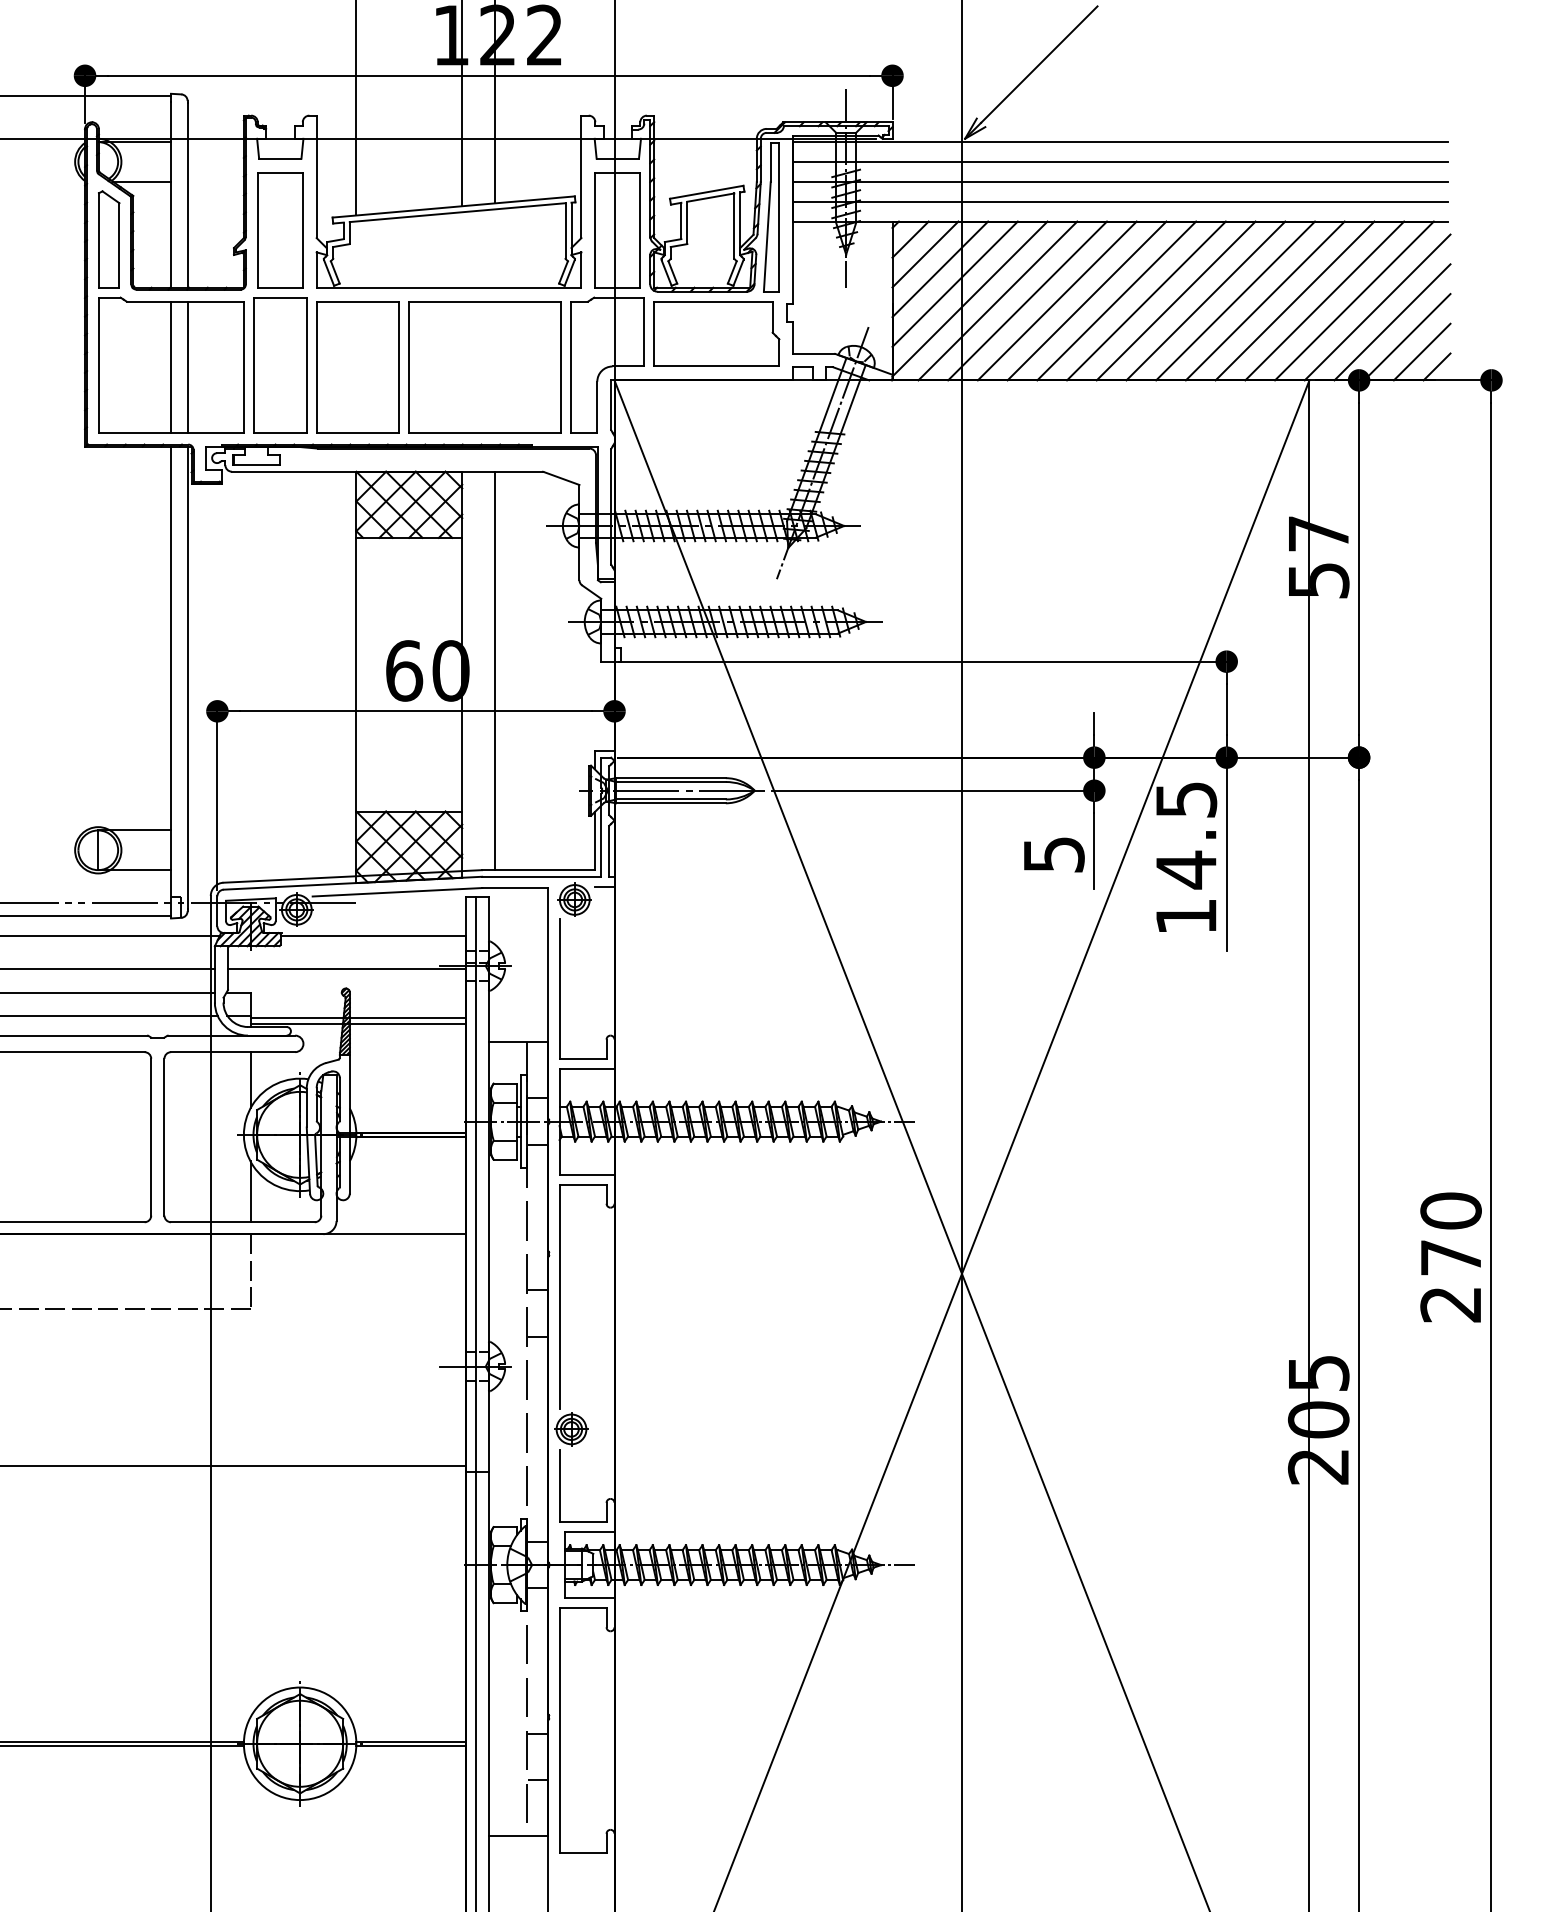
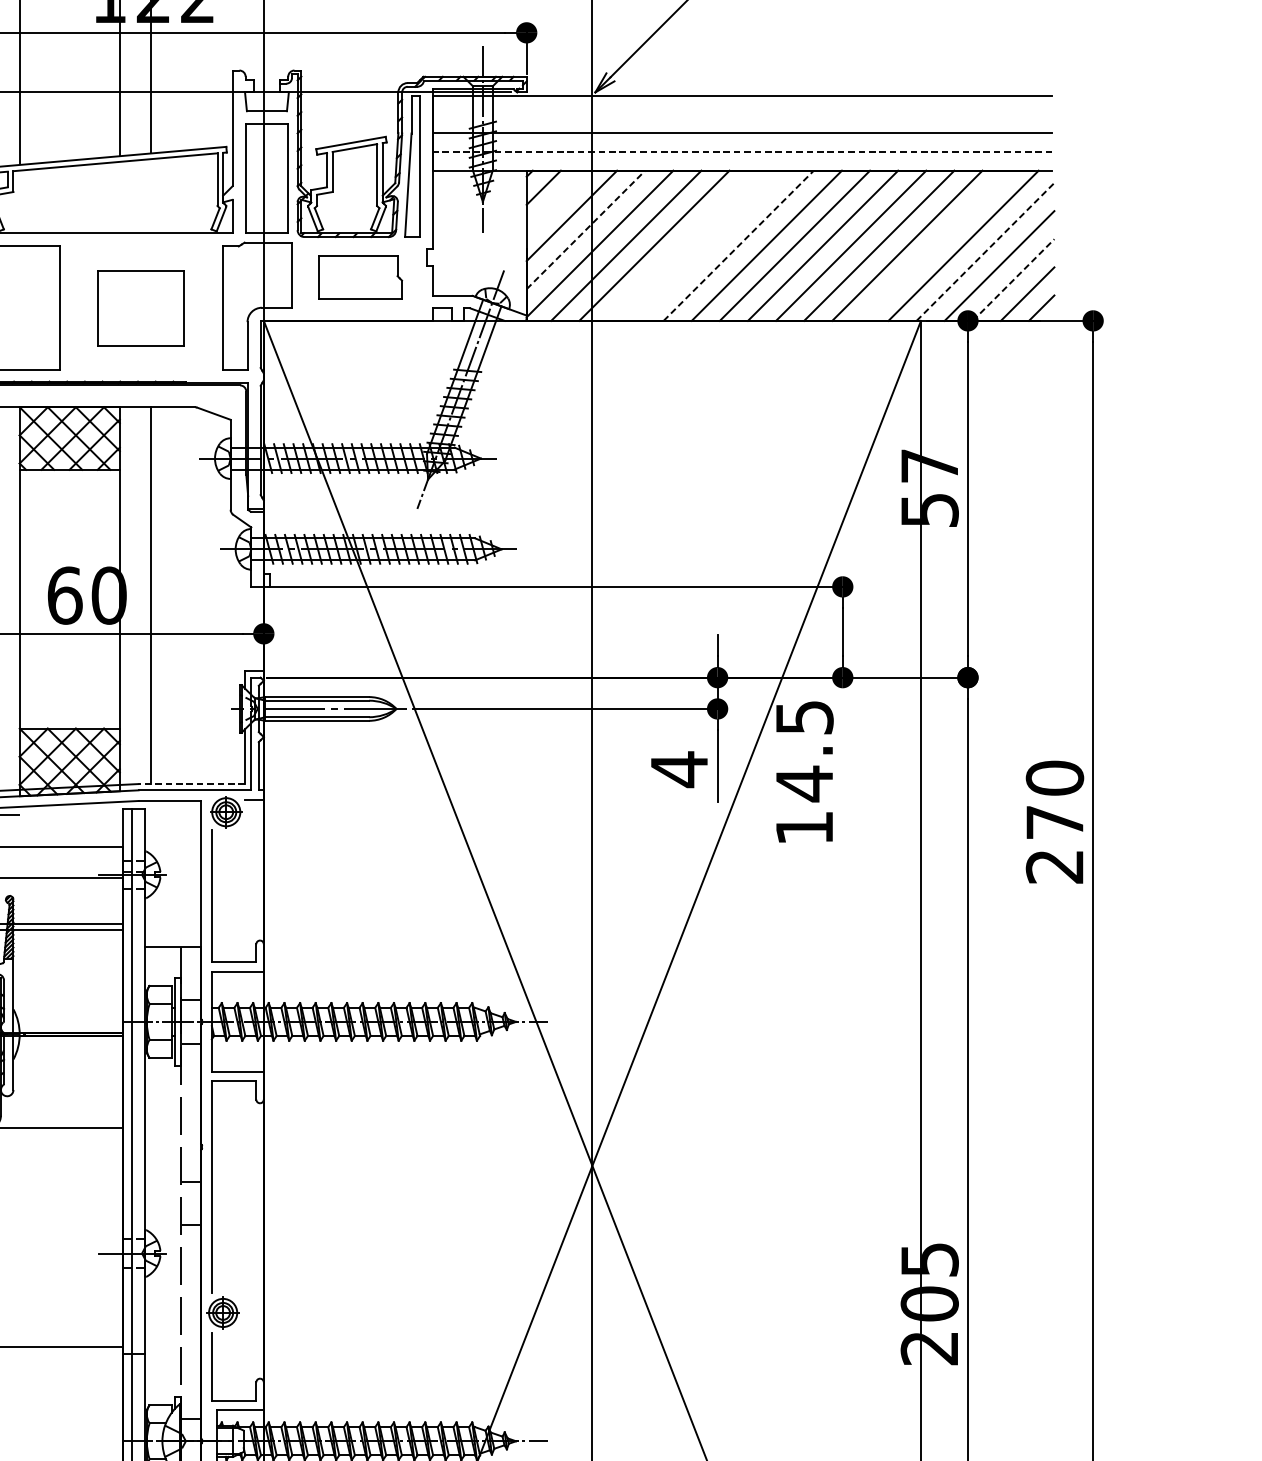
line: (1120, 161) -> (742, 113), removed
line: (1120, 201) -> (742, 151), solid -> dashed
line: (925, 254) -> (557, 201), removed
line: (955, 284) -> (586, 230), solid -> dashed
line: (1056, 300) -> (681, 245), removed
line: (1086, 300) -> (710, 245), removed
line: (1117, 300) -> (739, 245), solid -> dashed
line: (1324, 300) -> (935, 245), removed
line: (1377, 307) -> (985, 251), solid -> dashed
part: (716, 333) -> (360, 276), size x0.7
line: (1407, 336) -> (1013, 279), solid -> dashed
part: (484, 367) -> (140, 308), size x0.6
line: (1226, 853) -> (842, 768), removed
text: (1054, 854) -> (679, 769), 5 -> 4
line: (538, 870) -> (191, 784), solid -> dashed
text: (1450, 1257) -> (1054, 822), moved

